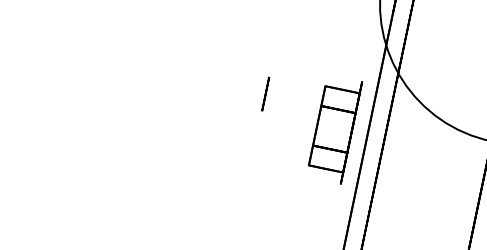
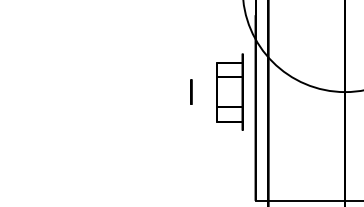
circle: (265, 93) -> (191, 91), moved
part: (333, 128) -> (229, 91), moved

